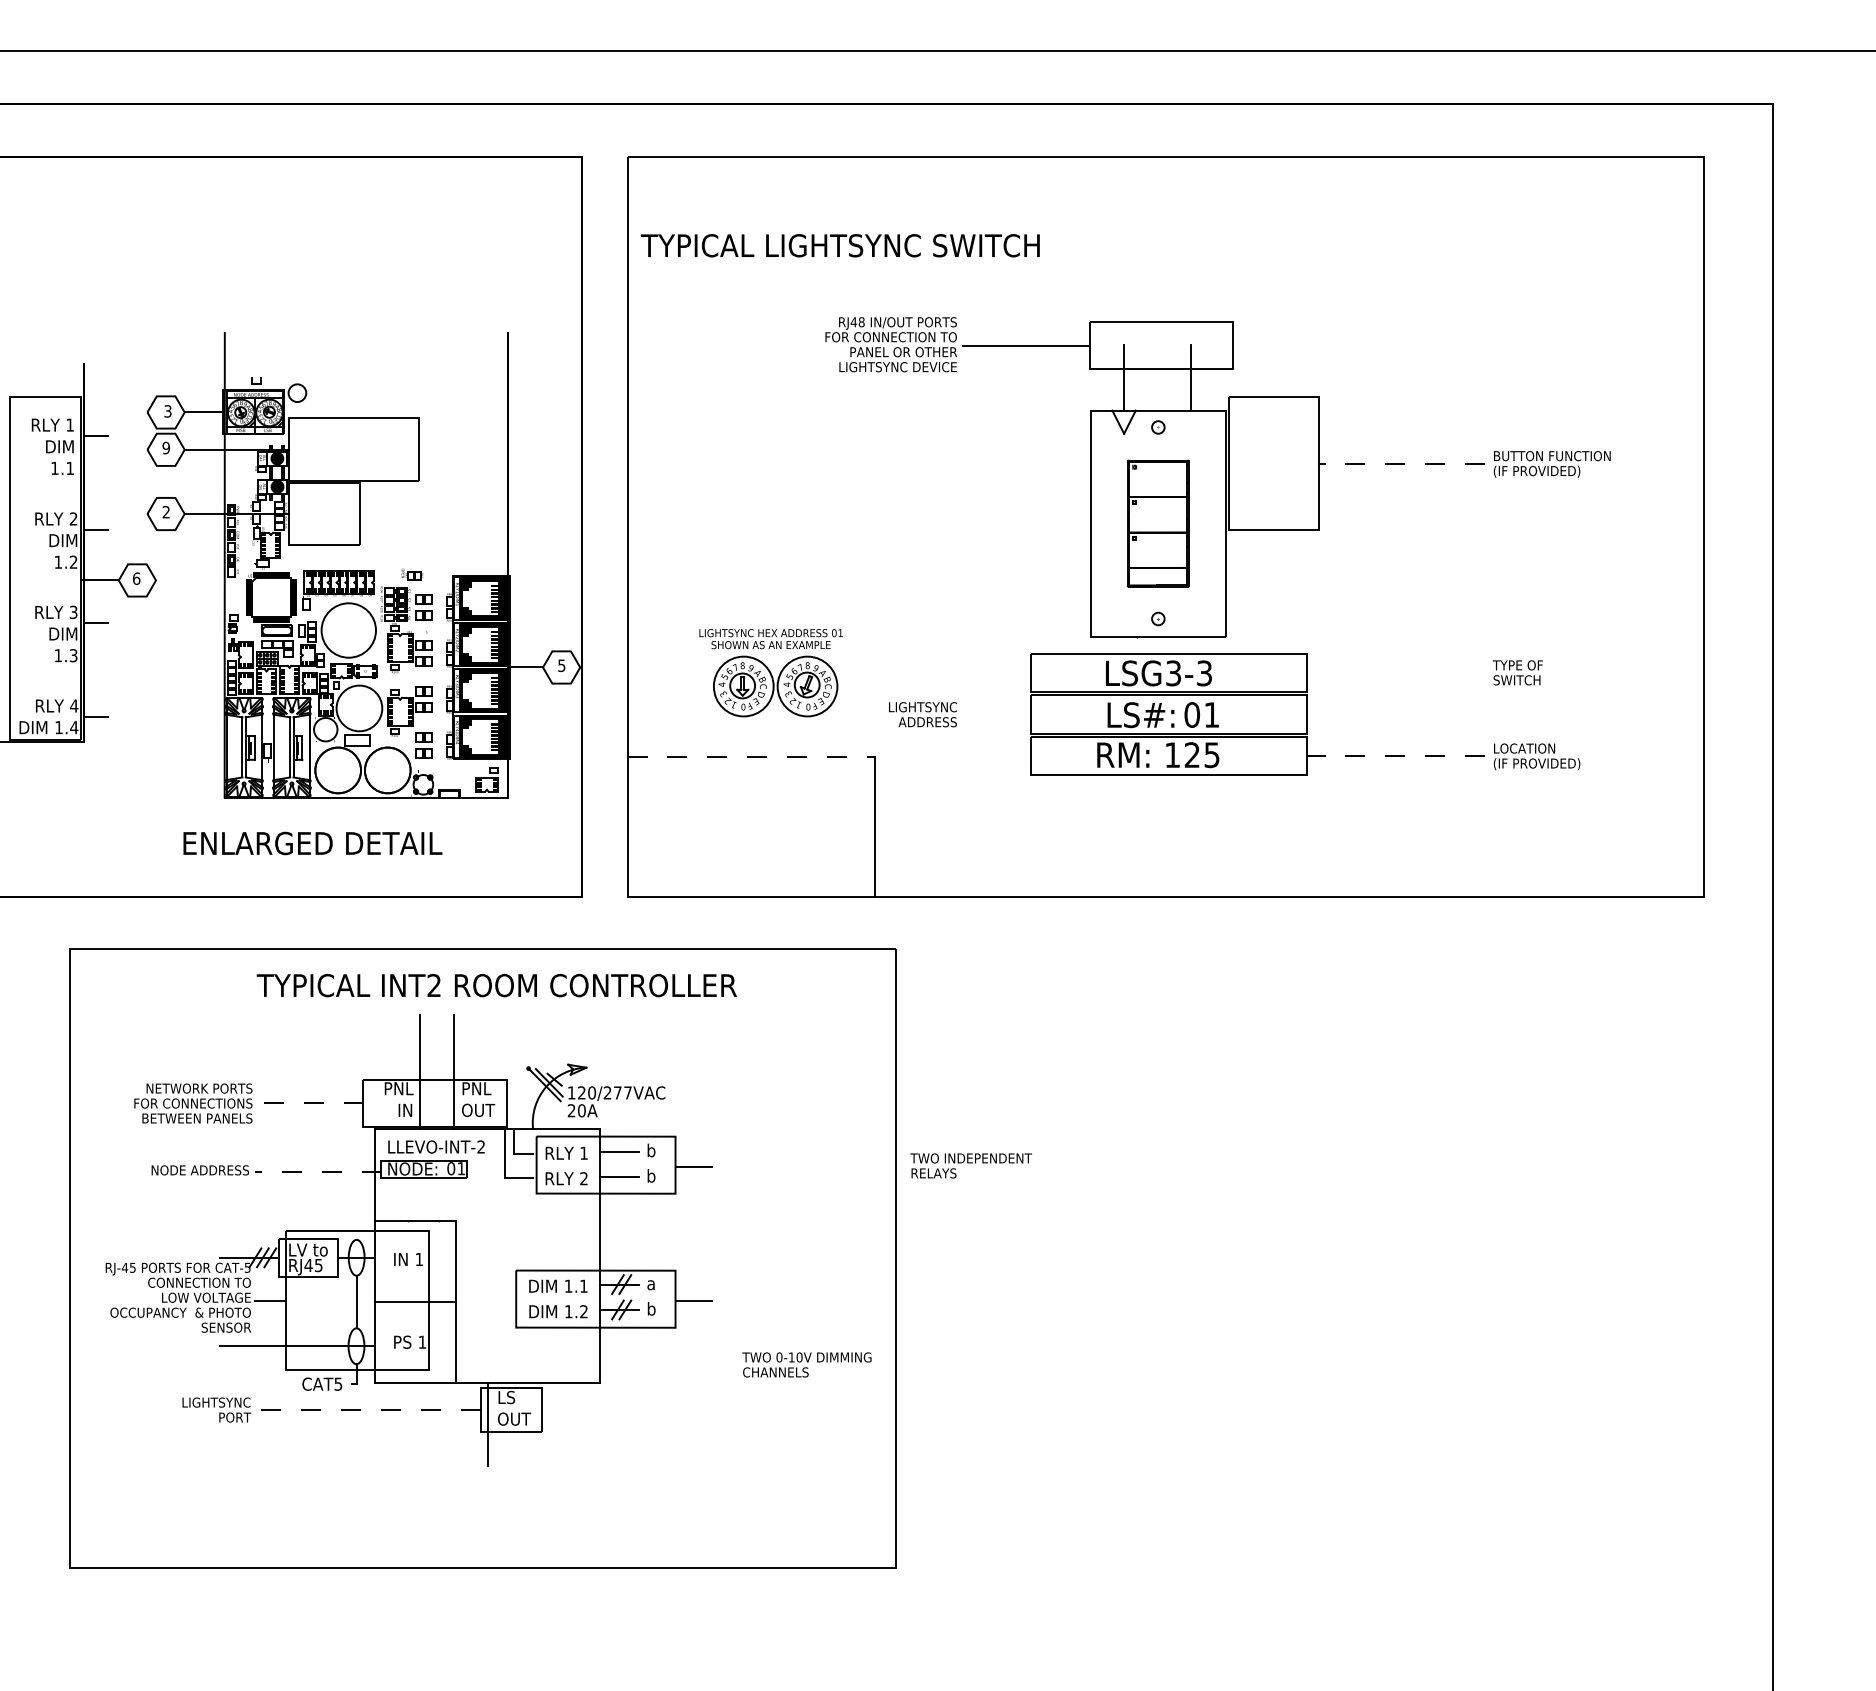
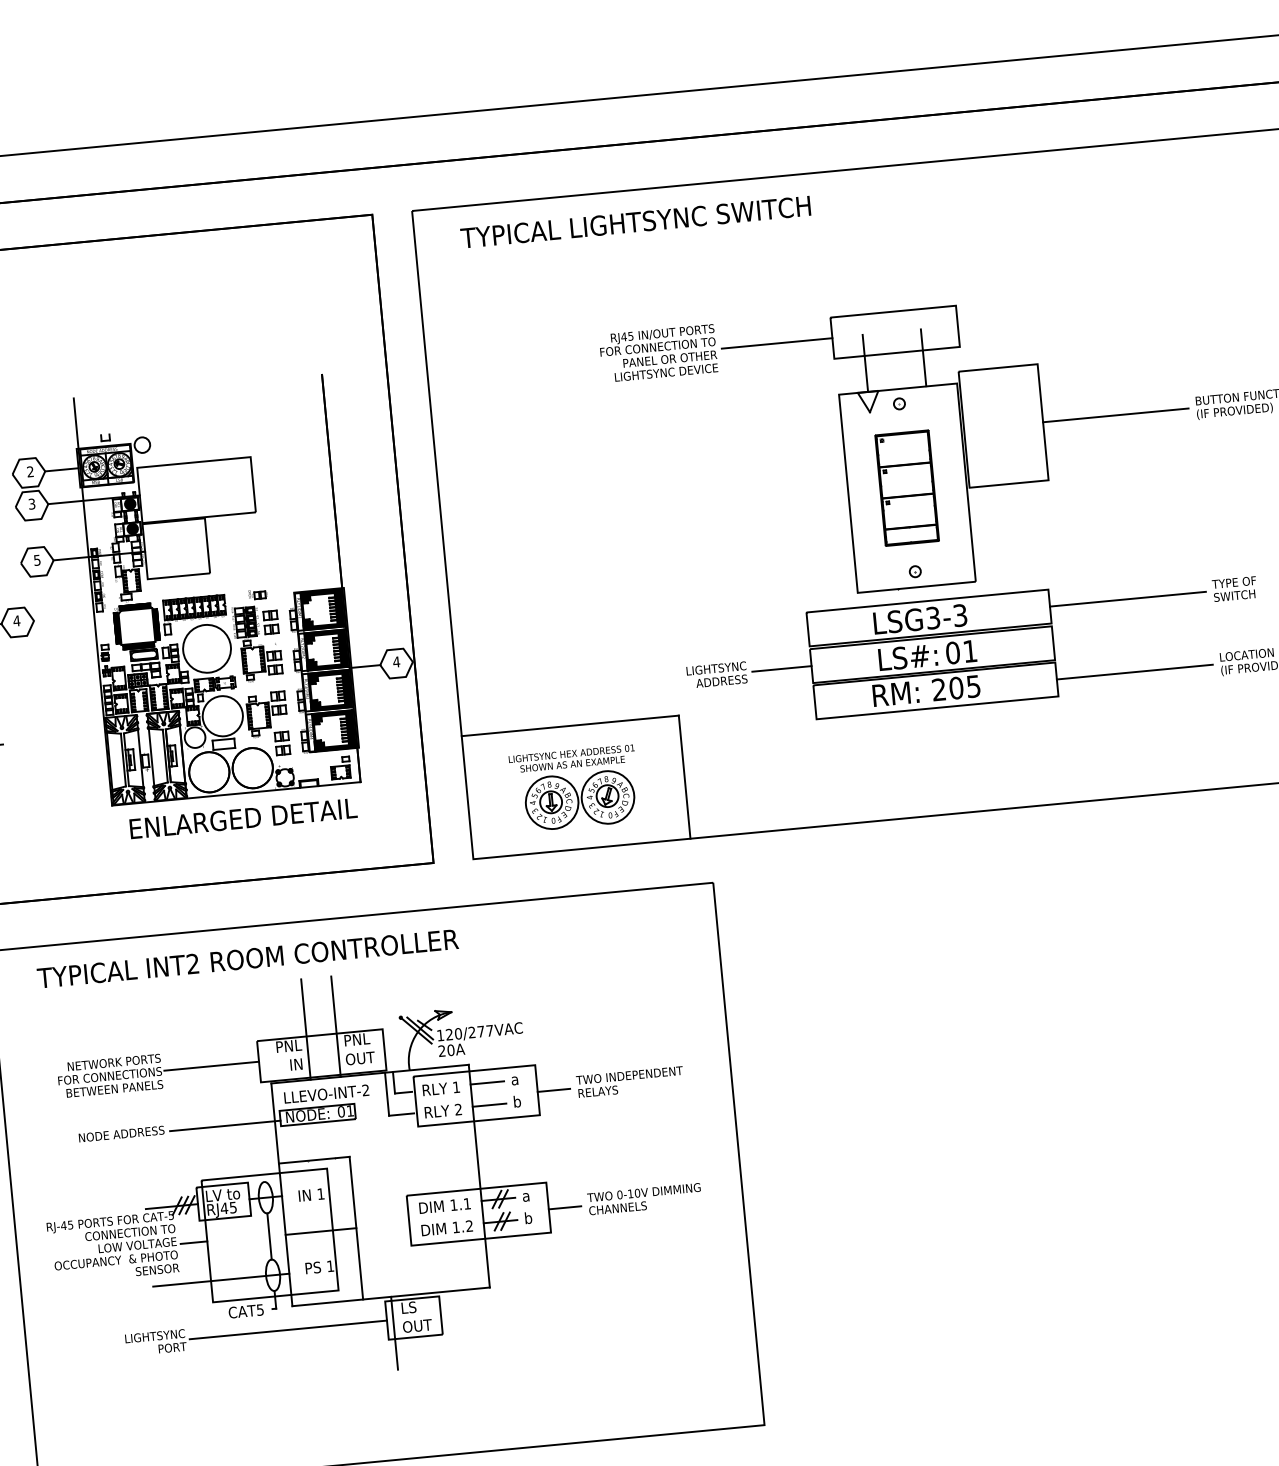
text: (840, 245) -> (635, 222), moved
text: (861, 322) -> (630, 336), RJ48 -> RJ45
text: (167, 411) -> (30, 471), 3 -> 2
text: (165, 447) -> (31, 503), 9 -> 3
line: (1401, 463) -> (1115, 415), dashed -> solid
text: (165, 512) -> (36, 560), 2 -> 5
text: (136, 578) -> (16, 620), 6 -> 4
text: (561, 665) -> (396, 661), 5 -> 4
line: (1395, 672) -> (1127, 598), added
part: (770, 673) -> (574, 789), moved
line: (996, 714) -> (781, 668), added
text: (1182, 755) -> (947, 689), 125 -> 205
line: (751, 756) -> (570, 725), dashed -> solid
line: (1395, 756) -> (1134, 672), dashed -> solid
text: (312, 843) -> (243, 818), moved
text: (496, 985) -> (247, 958), moved
line: (308, 1103) -> (210, 1066), dashed -> solid
text: (651, 1150) -> (515, 1079), b -> a
text: (970, 1165) -> (629, 1081), moved
line: (317, 1172) -> (224, 1126), dashed -> solid
text: (806, 1364) -> (644, 1198), moved
line: (367, 1409) -> (287, 1329), dashed -> solid

